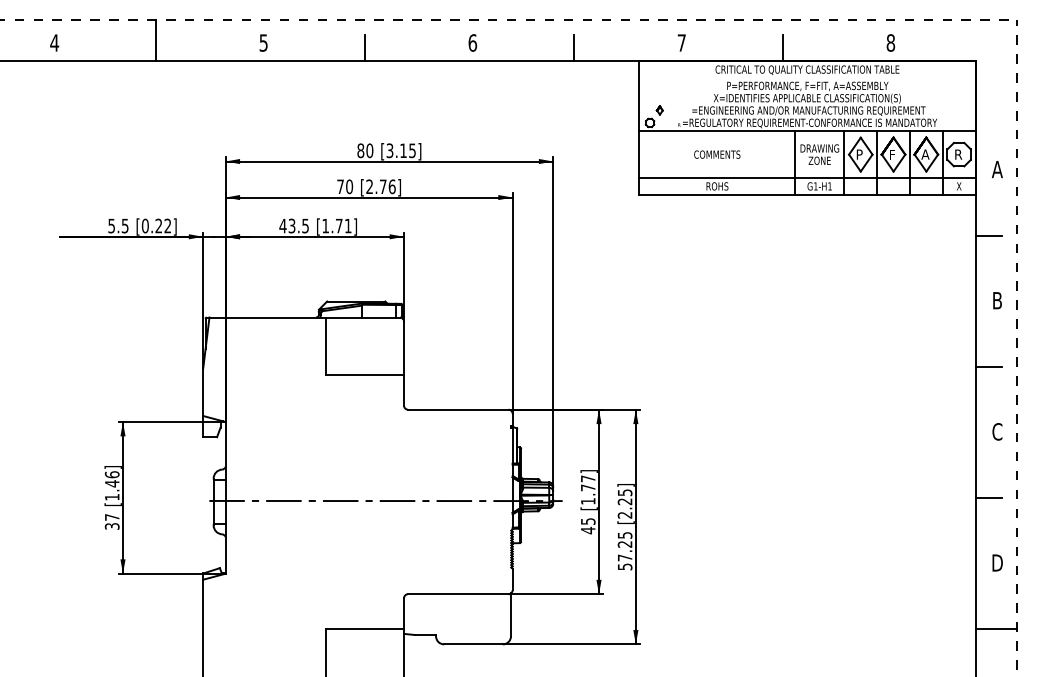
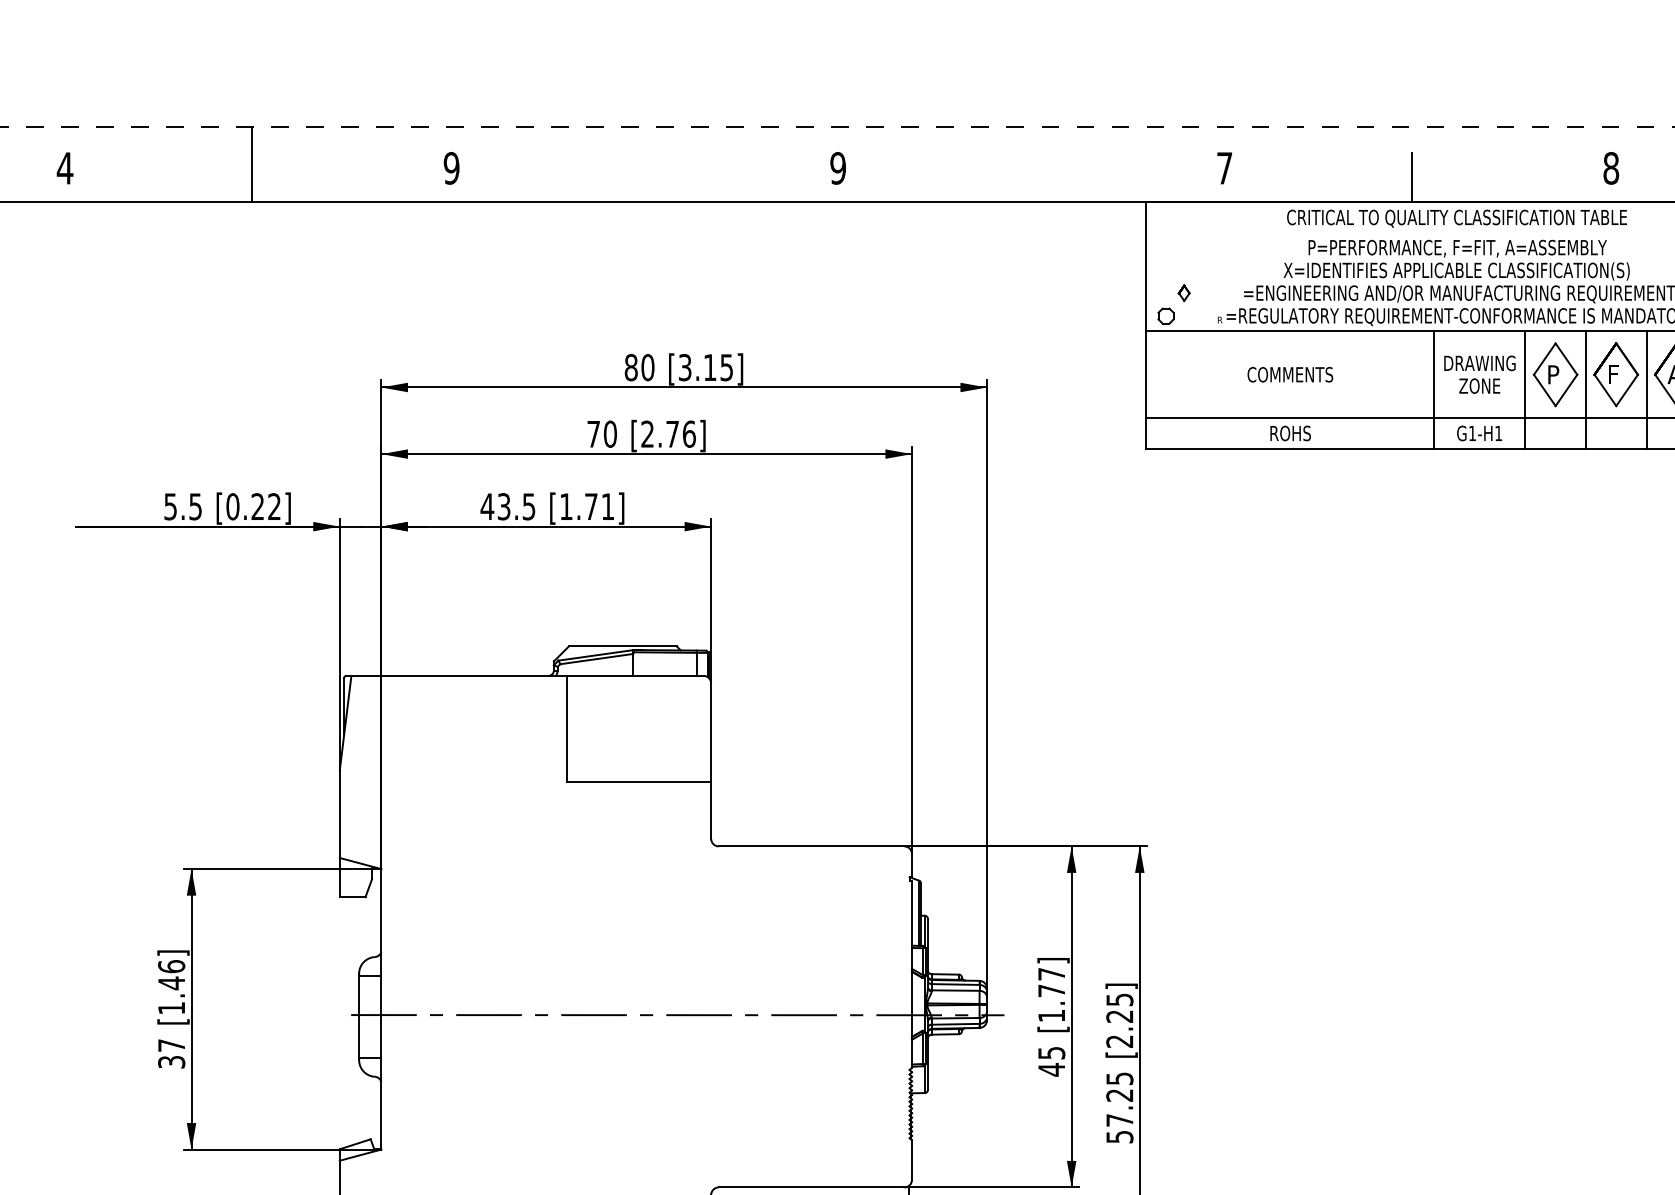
text: (263, 42) -> (451, 167), 5 -> 9
text: (472, 42) -> (837, 167), 6 -> 9
line: (364, 47) -> (638, 176), removed
line: (573, 47) -> (1024, 176), removed

